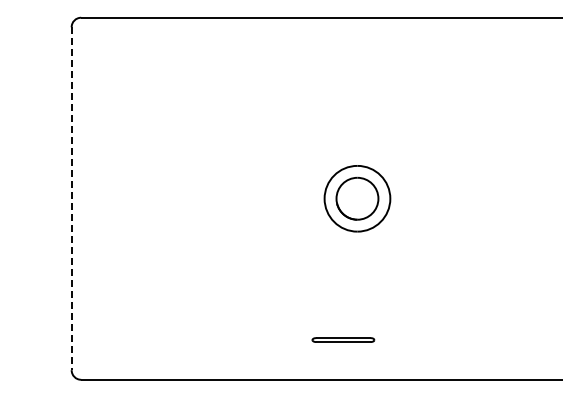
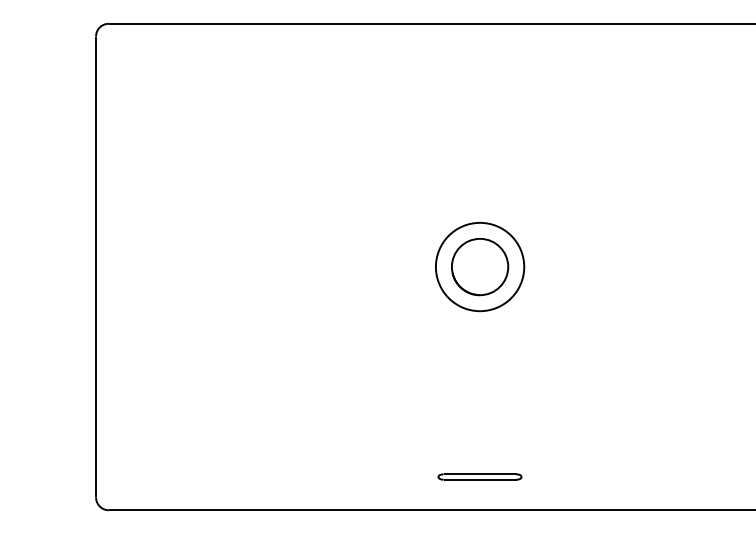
line: (71, 199) -> (95, 268), dashed -> solid
part: (343, 339) -> (480, 476), moved

